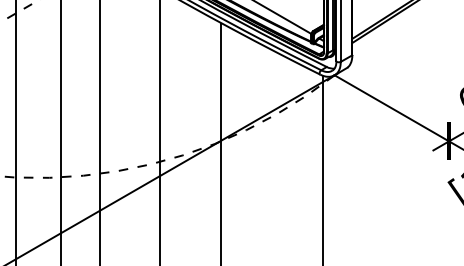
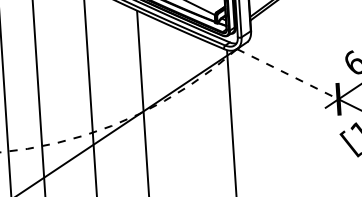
line: (392, 108) -> (288, 74), solid -> dashed

